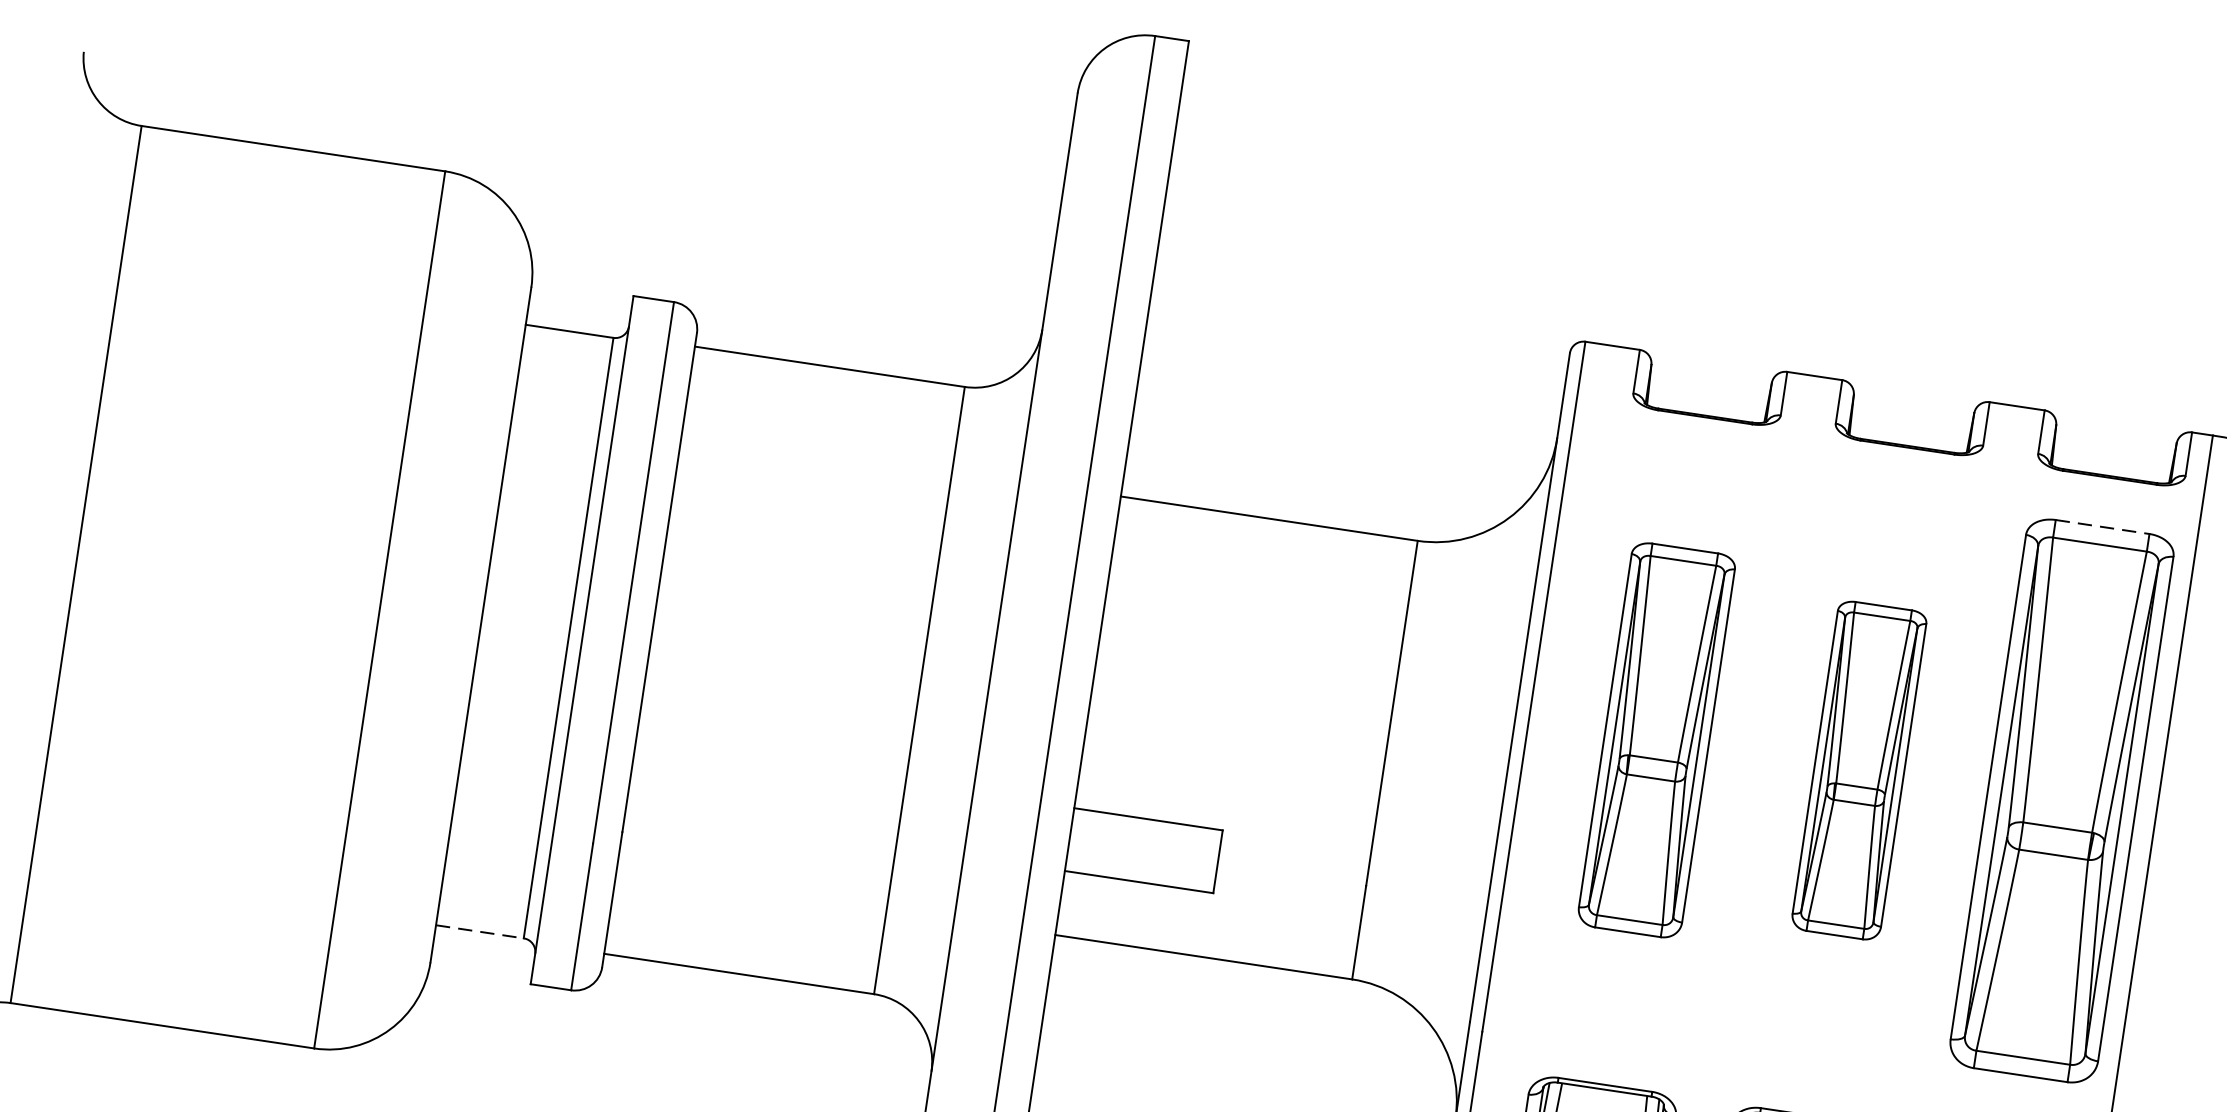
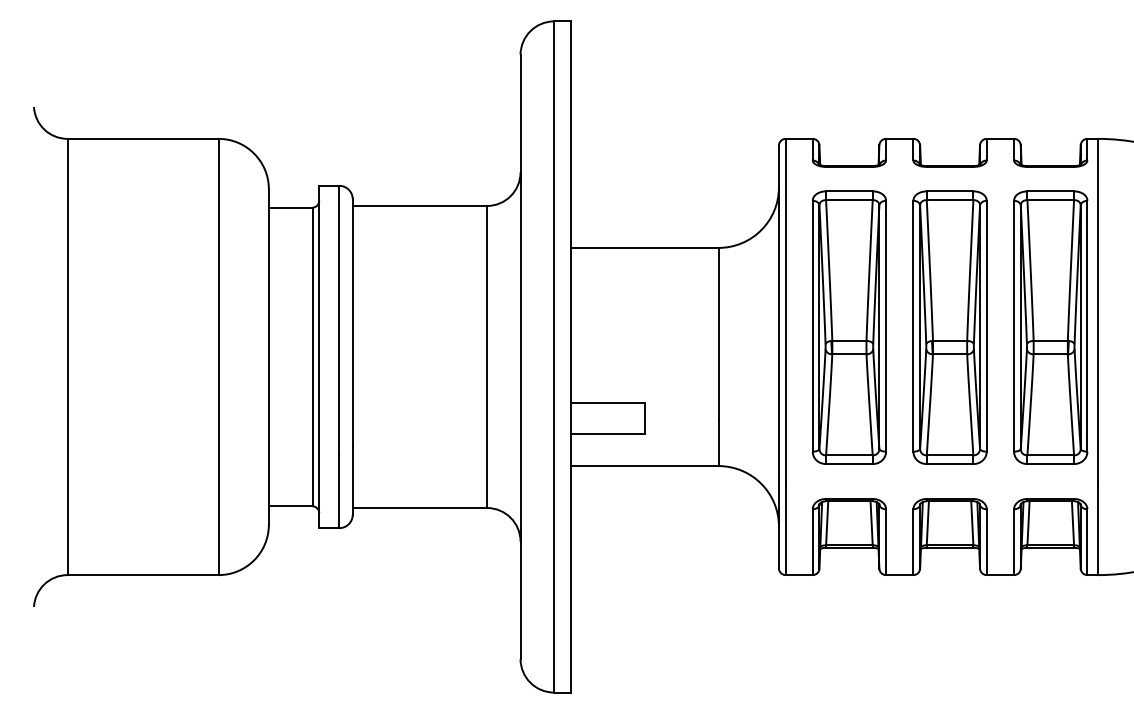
line: (2104, 527) -> (1051, 191), dashed -> solid
part: (1655, 739) -> (848, 327), size x1.43
part: (1858, 770) -> (949, 327), size x1.67
line: (479, 932) -> (290, 506), dashed -> solid

